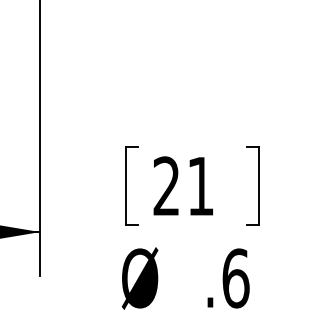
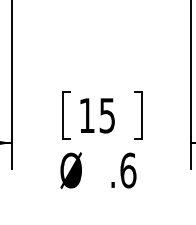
text: (182, 186) -> (96, 115), 21 -> 15

